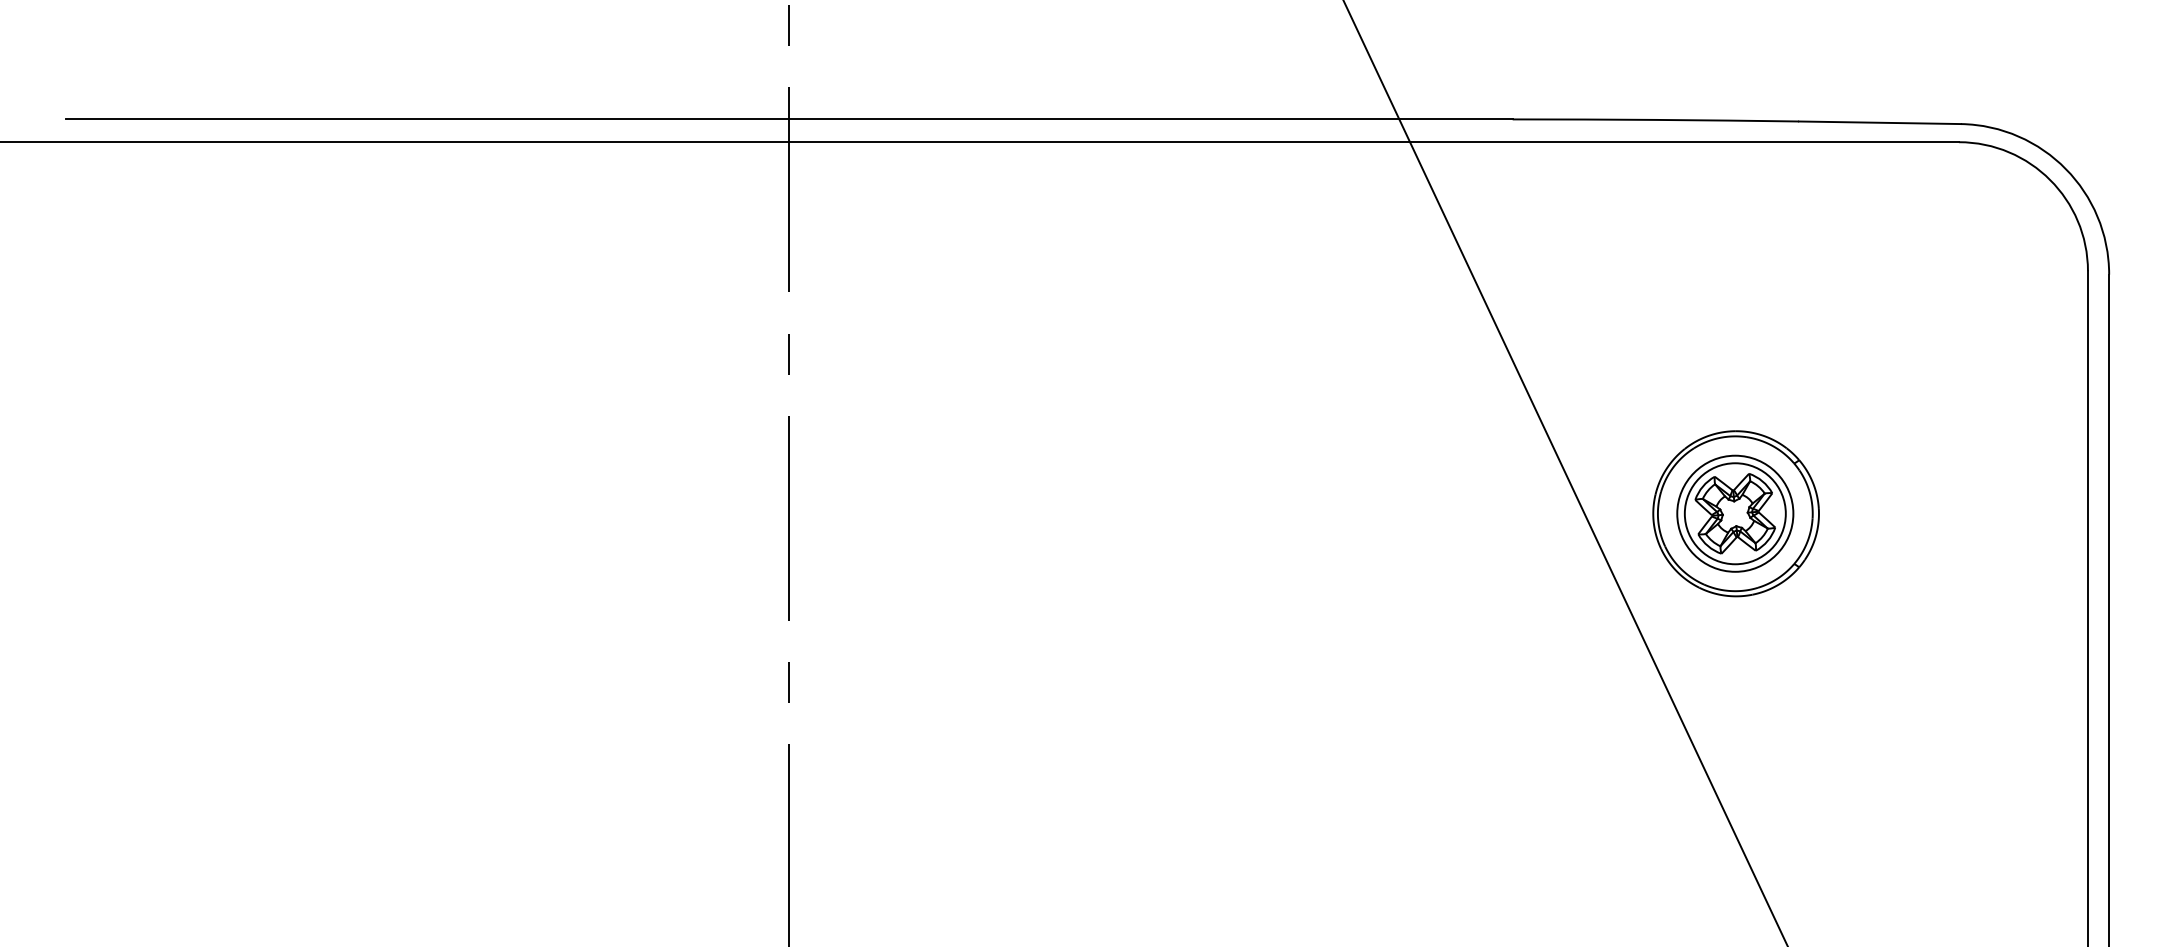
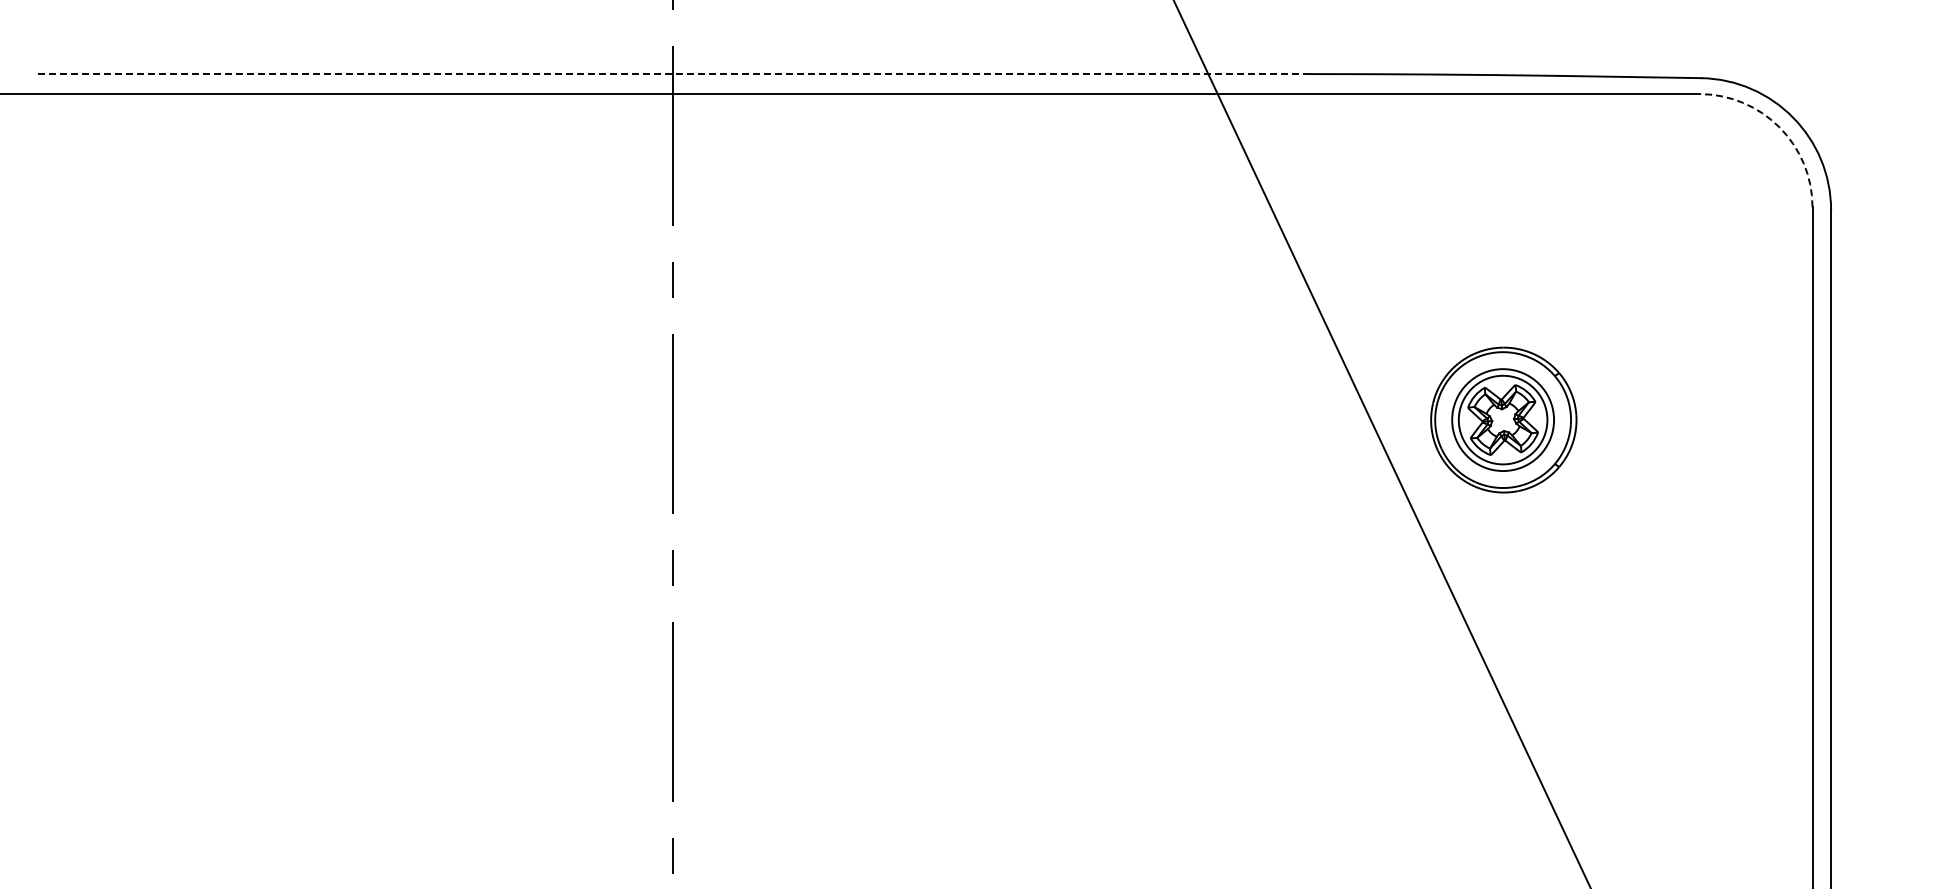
line: (788, 119) -> (672, 74), solid -> dashed
arc: (2050, 180) -> (1779, 127), solid -> dashed

